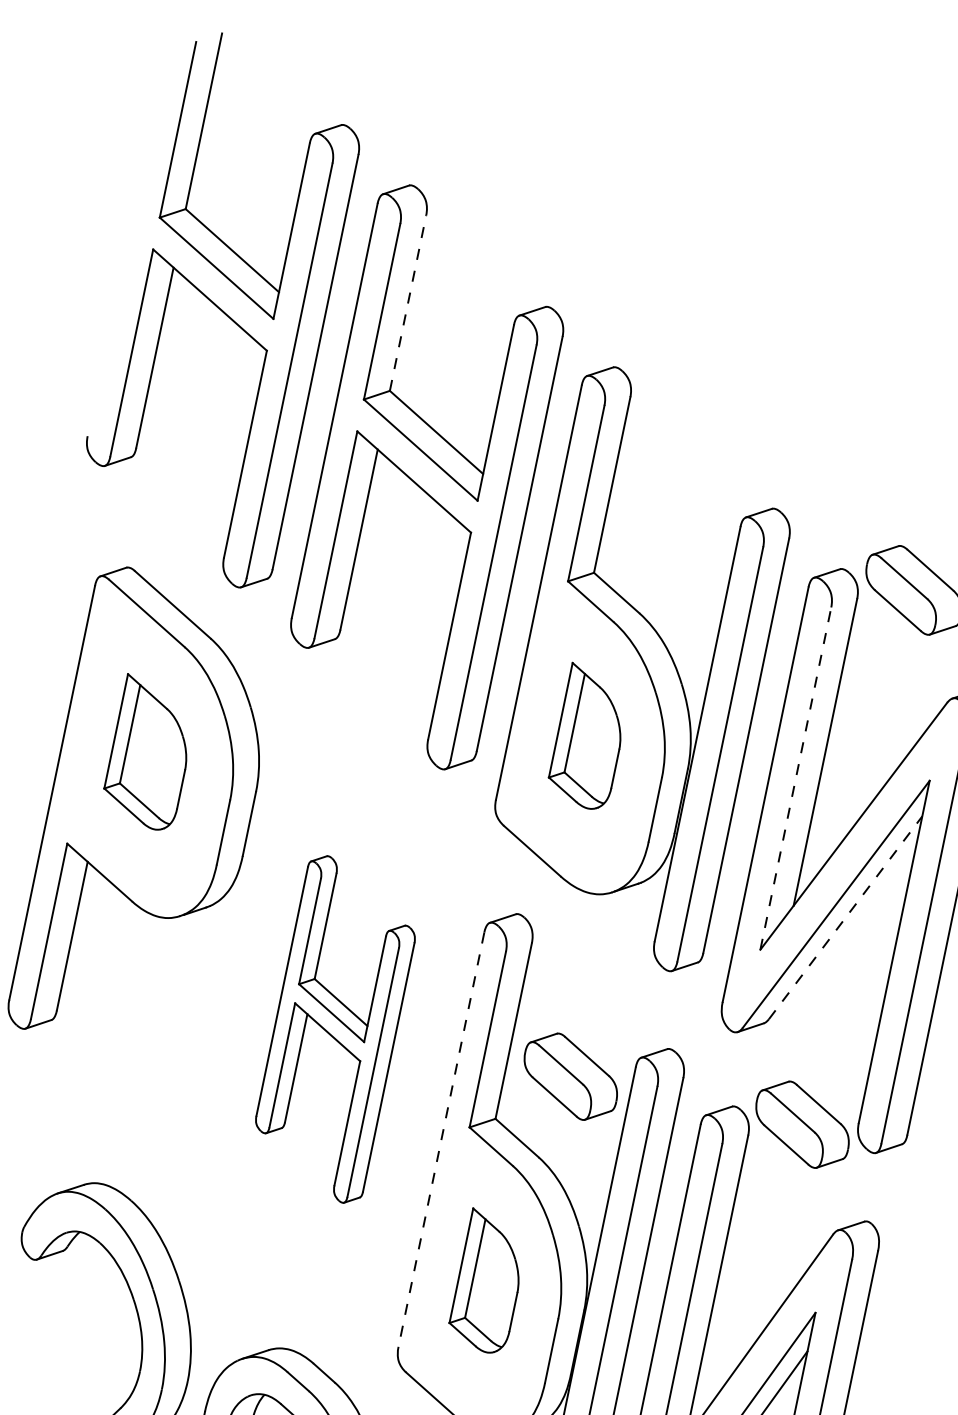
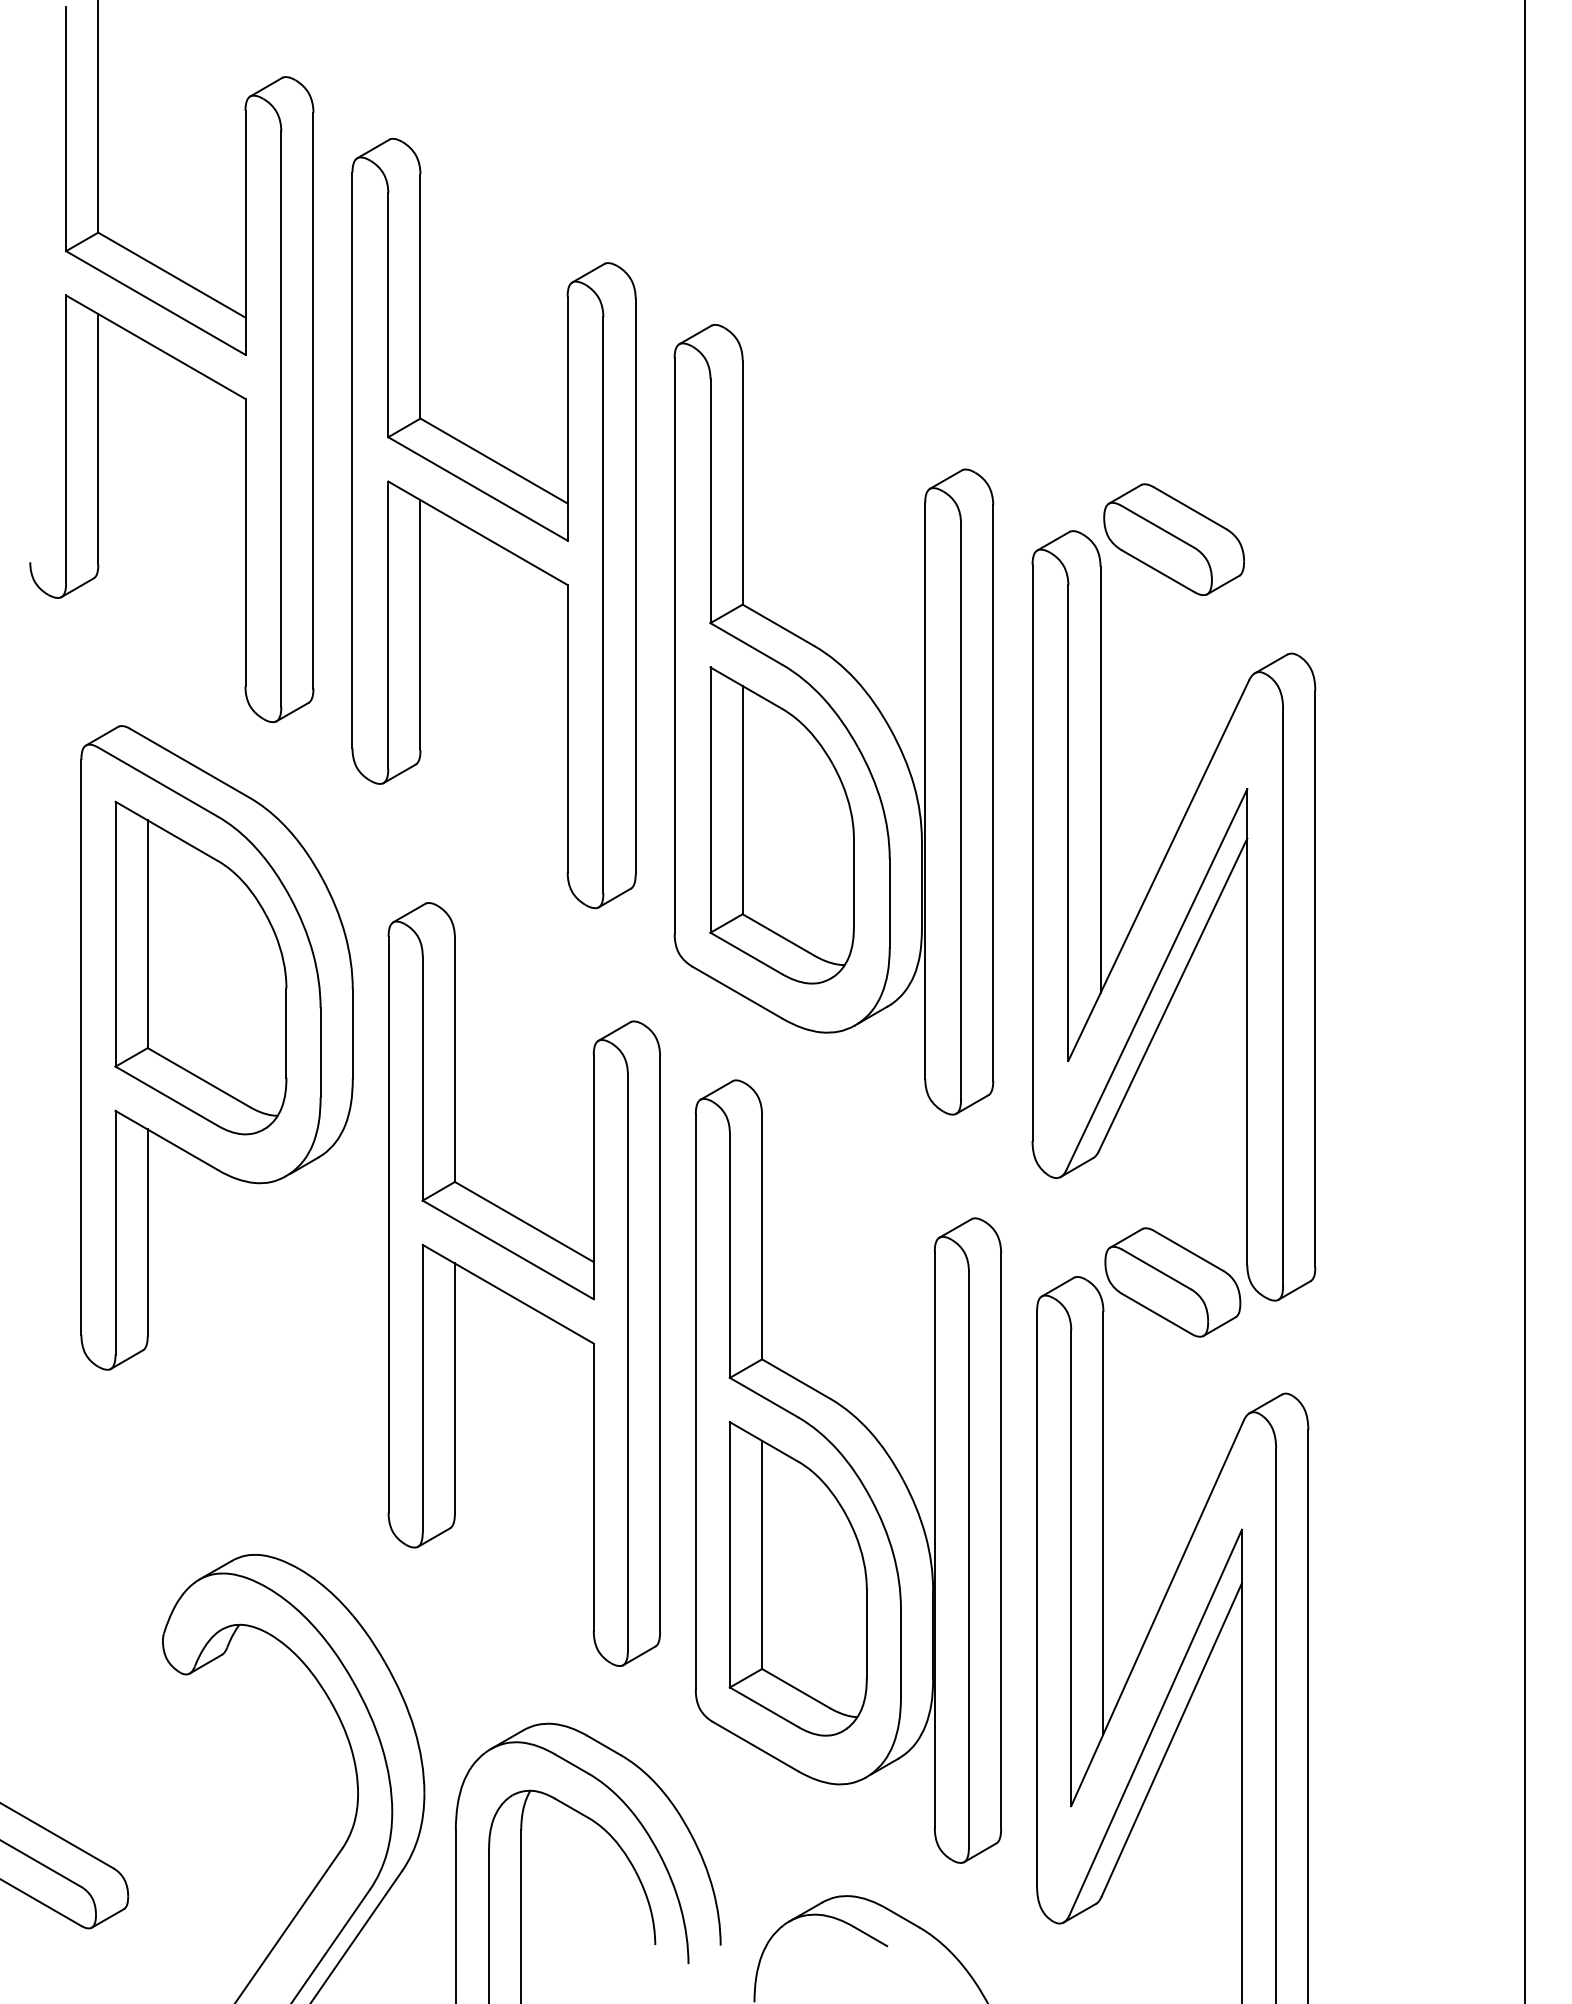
line: (408, 303) -> (420, 296), dashed -> solid
part: (589, 737) -> (781, 825), size x1.67
part: (149, 753) -> (200, 967), size x1.67
line: (795, 778) -> (1068, 823), dashed -> solid
line: (845, 917) -> (1173, 994), dashed -> solid
part: (334, 1029) -> (523, 1284), size x1.67
part: (570, 1076) -> (850, 1282), removed
line: (441, 1139) -> (695, 1402), dashed -> solid
part: (488, 1281) -> (797, 1578), size x1.67

